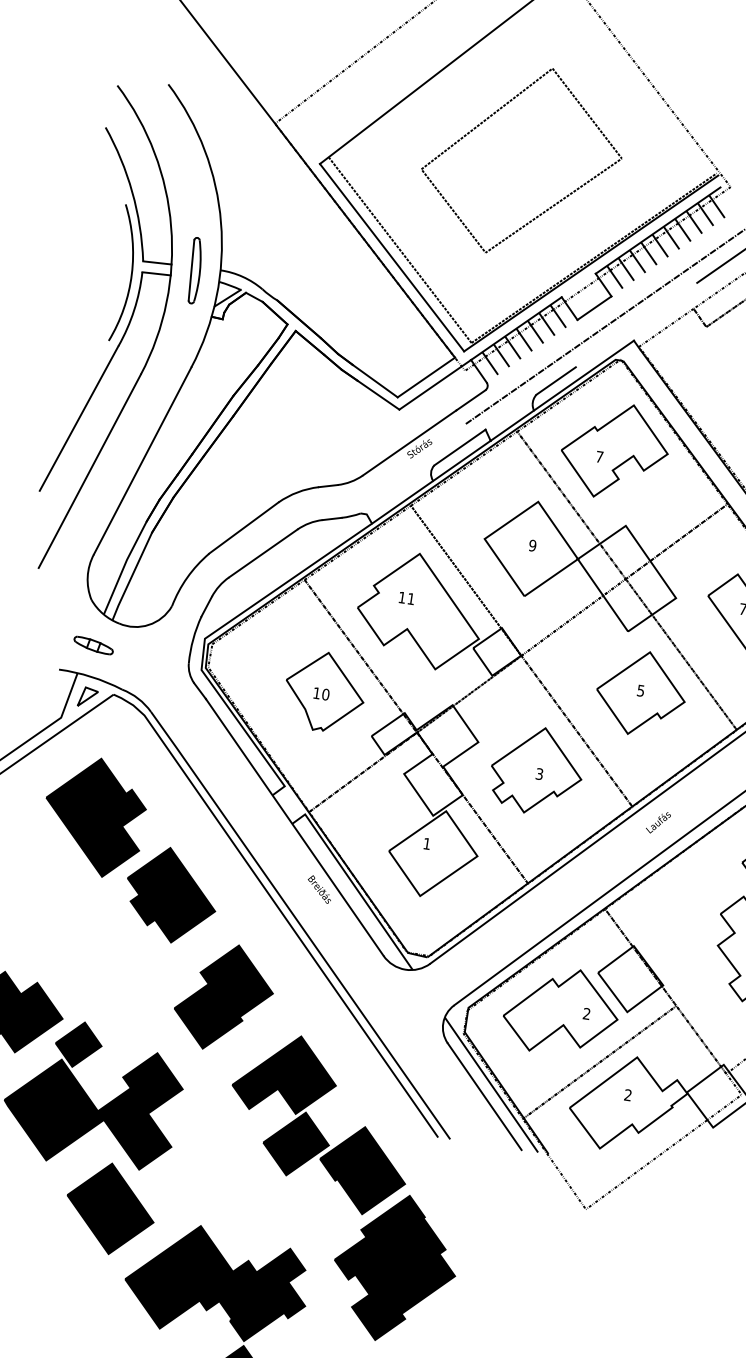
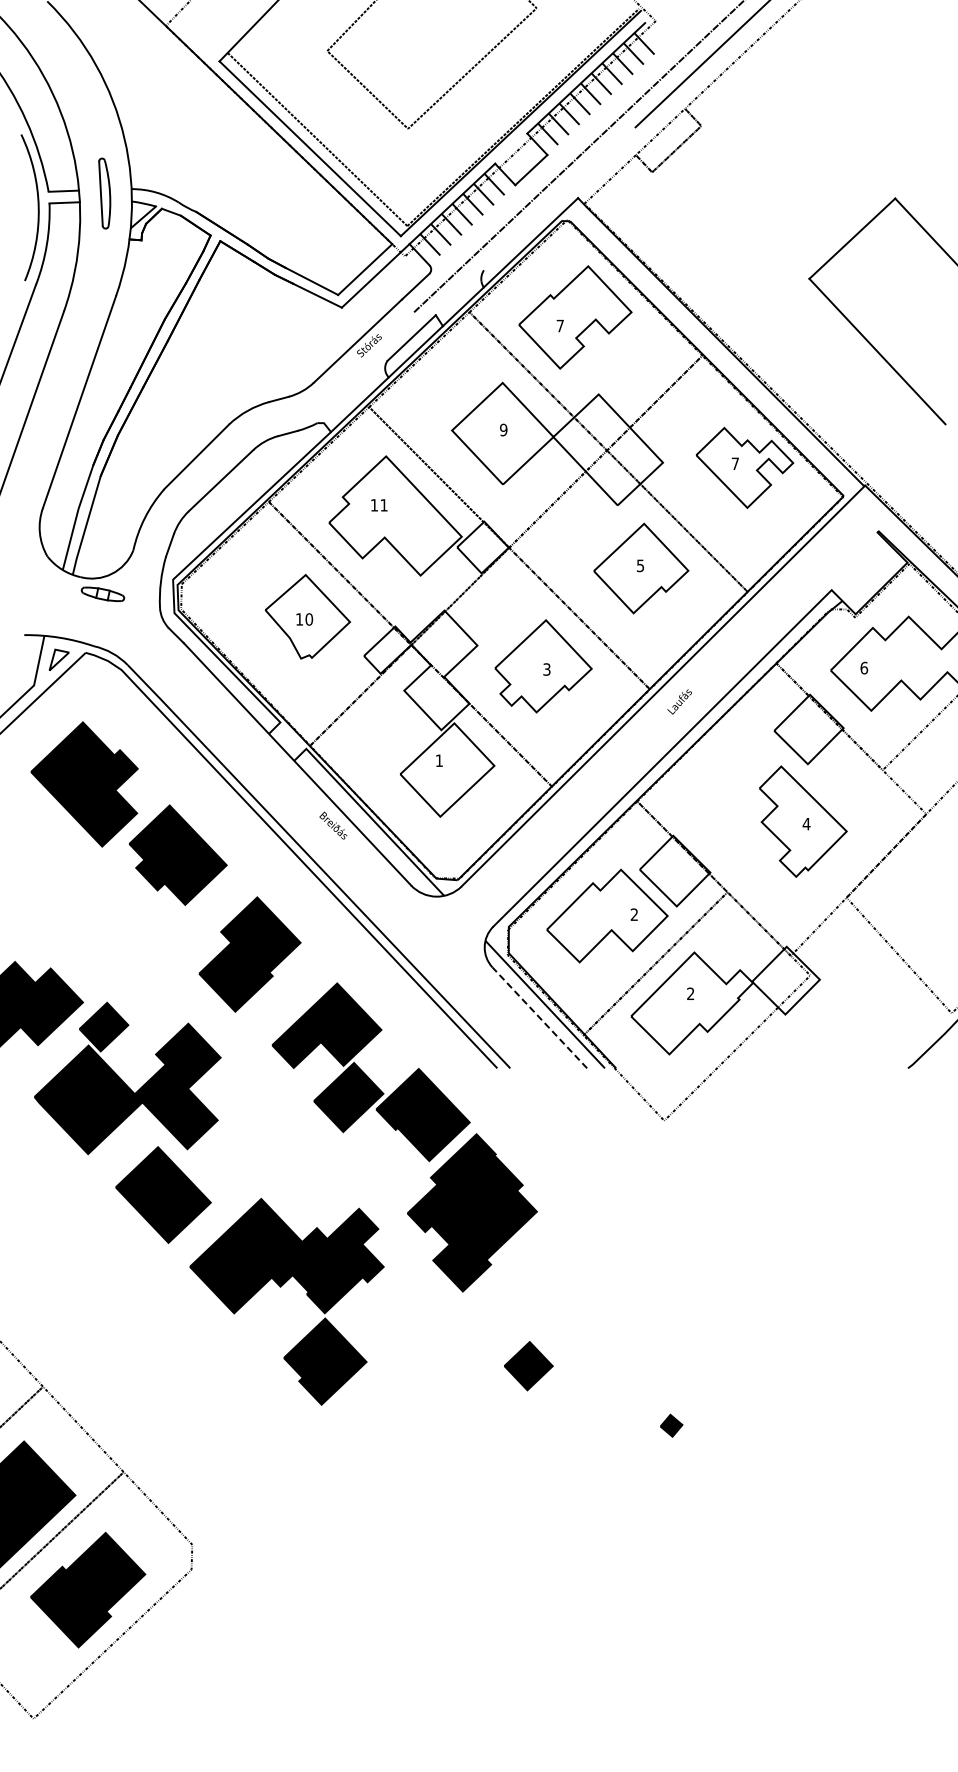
line: (556, 380) -> (502, 252), removed
part: (93, 644) -> (102, 593), moved
line: (484, 1096) -> (539, 1017), solid -> dashed

